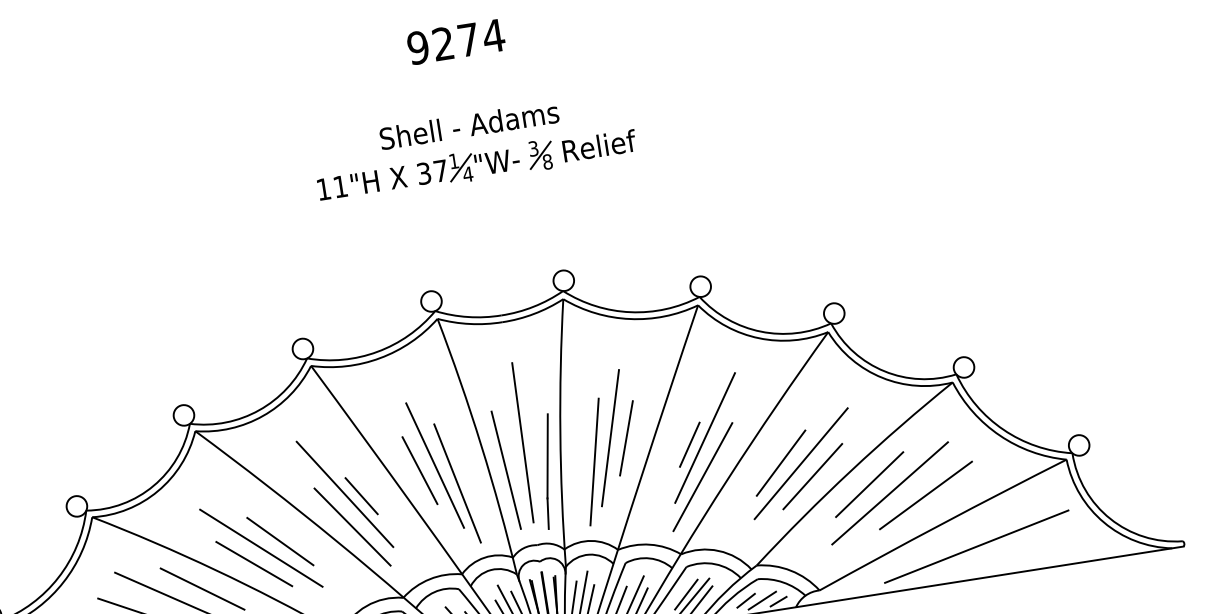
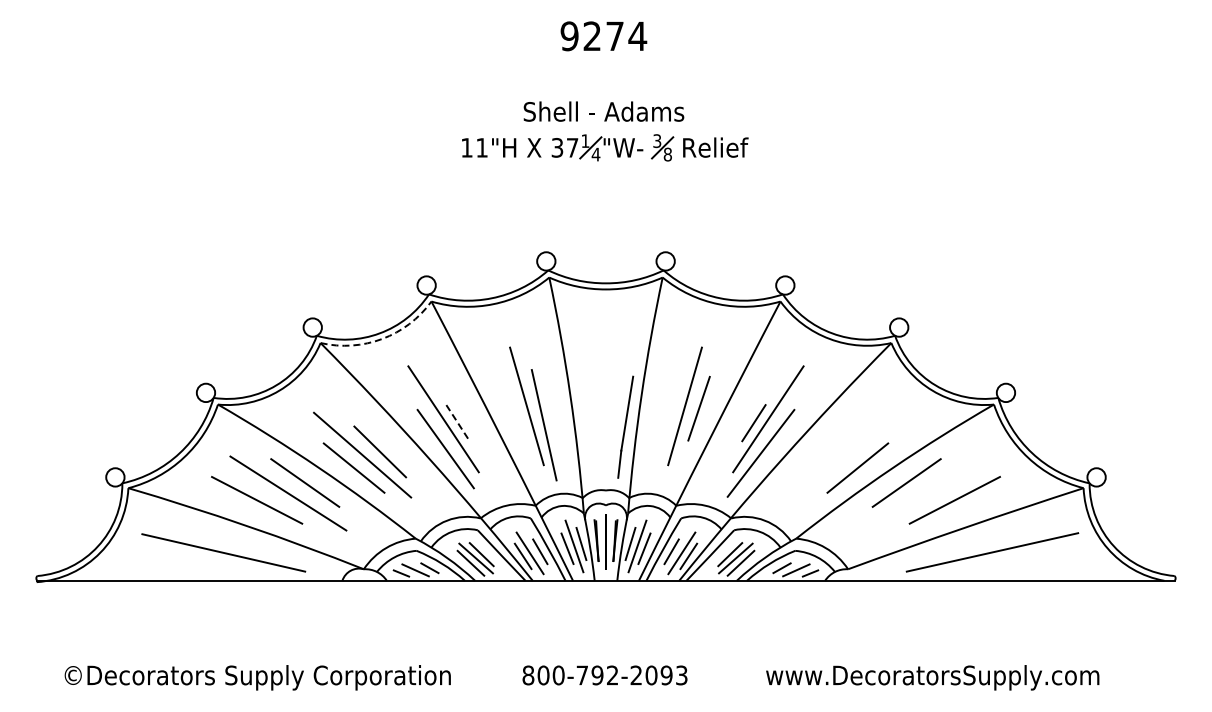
arc: (263, 415) -> (382, 338), solid -> dashed
line: (521, 441) -> (606, 397), removed
line: (594, 462) -> (667, 425), removed
line: (780, 462) -> (831, 451), removed
line: (800, 463) -> (848, 454), removed
line: (505, 469) -> (588, 419), removed
line: (419, 470) -> (512, 408), removed
line: (890, 493) -> (923, 493), removed
line: (362, 496) -> (458, 423), solid -> dashed

